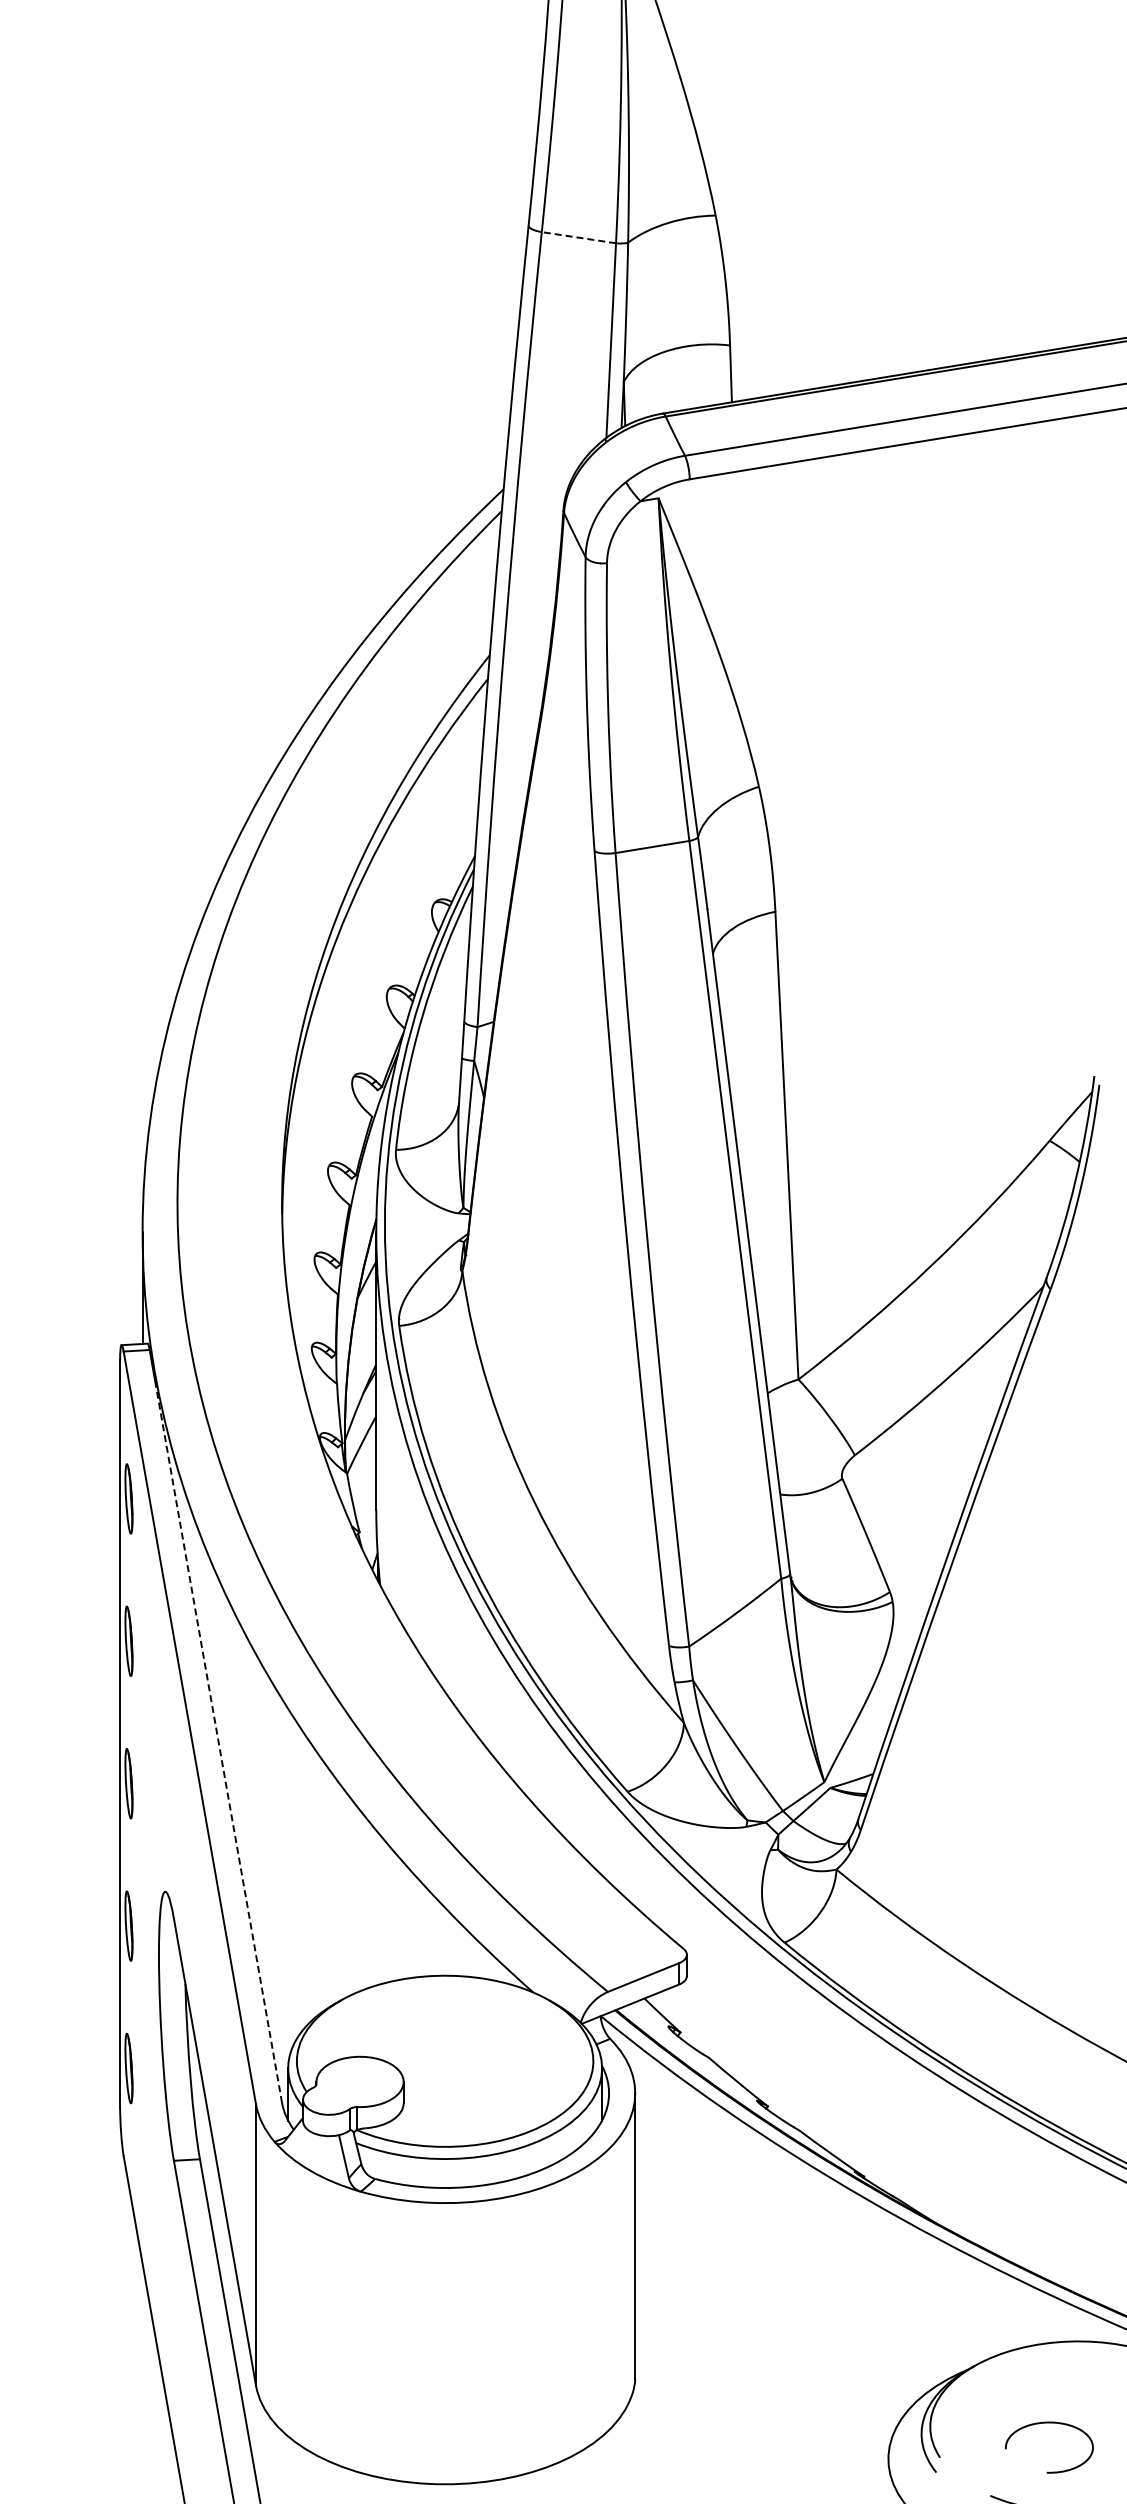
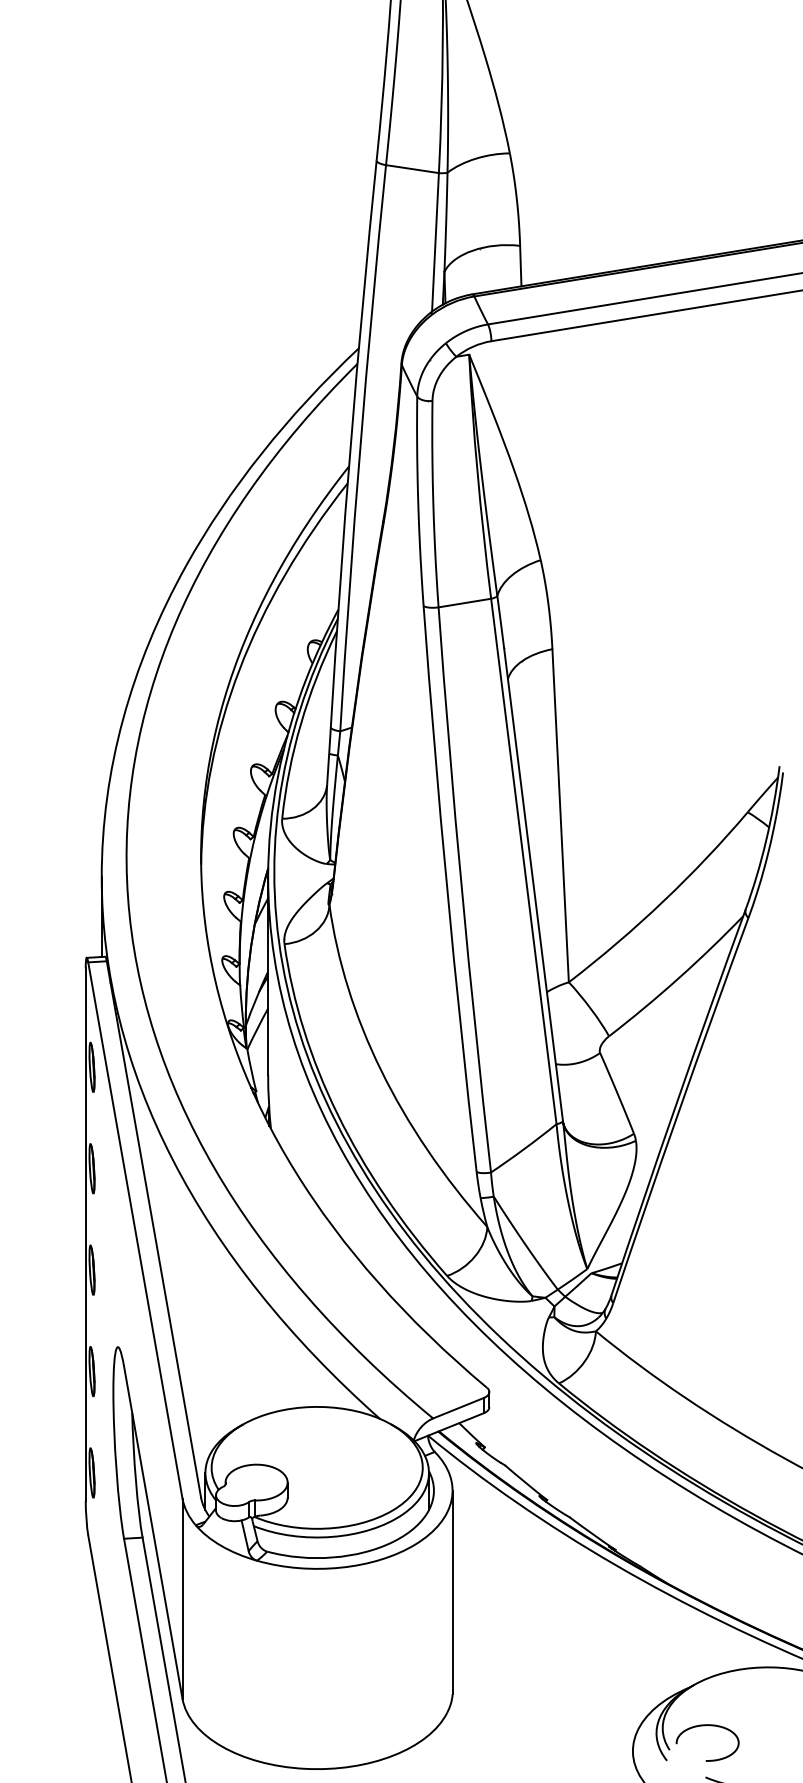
line: (578, 237) -> (412, 168), dashed -> solid
line: (218, 1741) -> (155, 1240), dashed -> solid
curve: (1048, 2423) -> (707, 1725), moved

